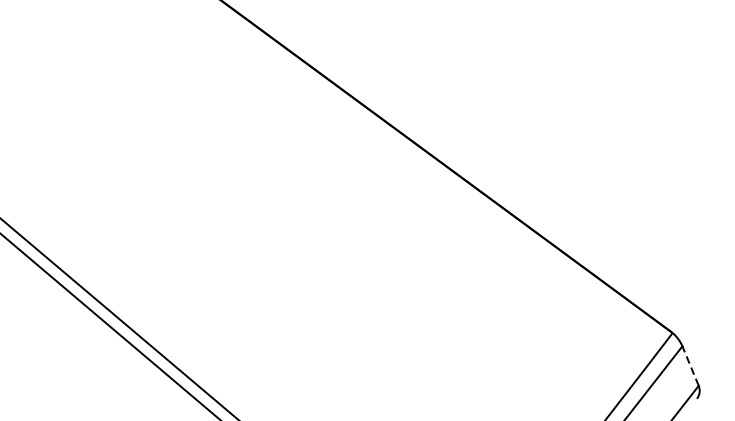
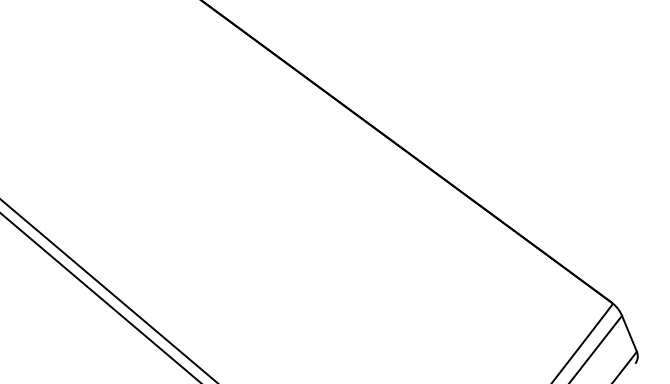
line: (690, 365) -> (629, 333), dashed -> solid

